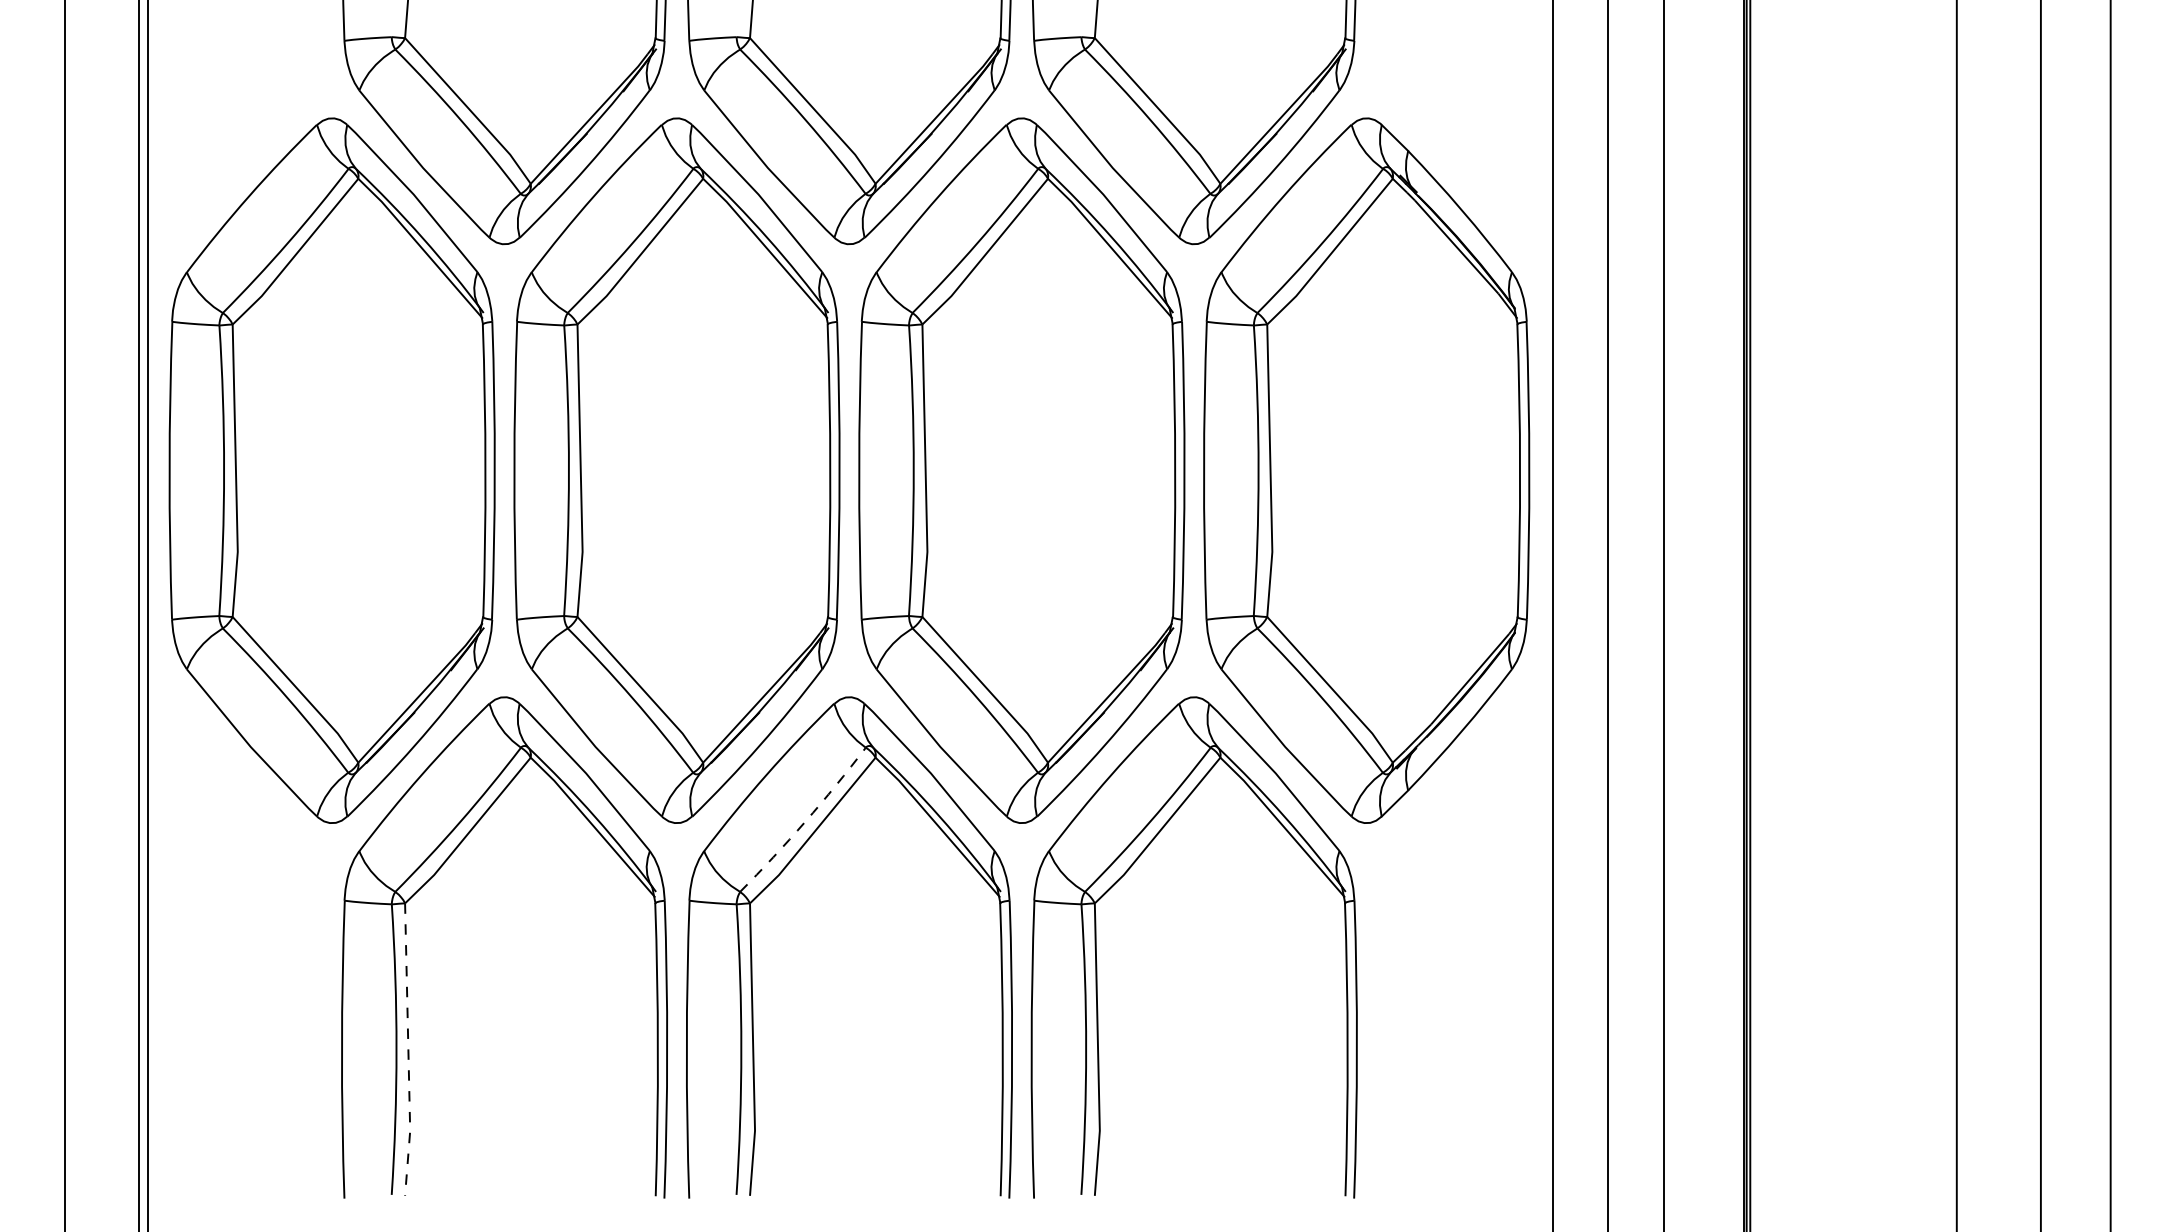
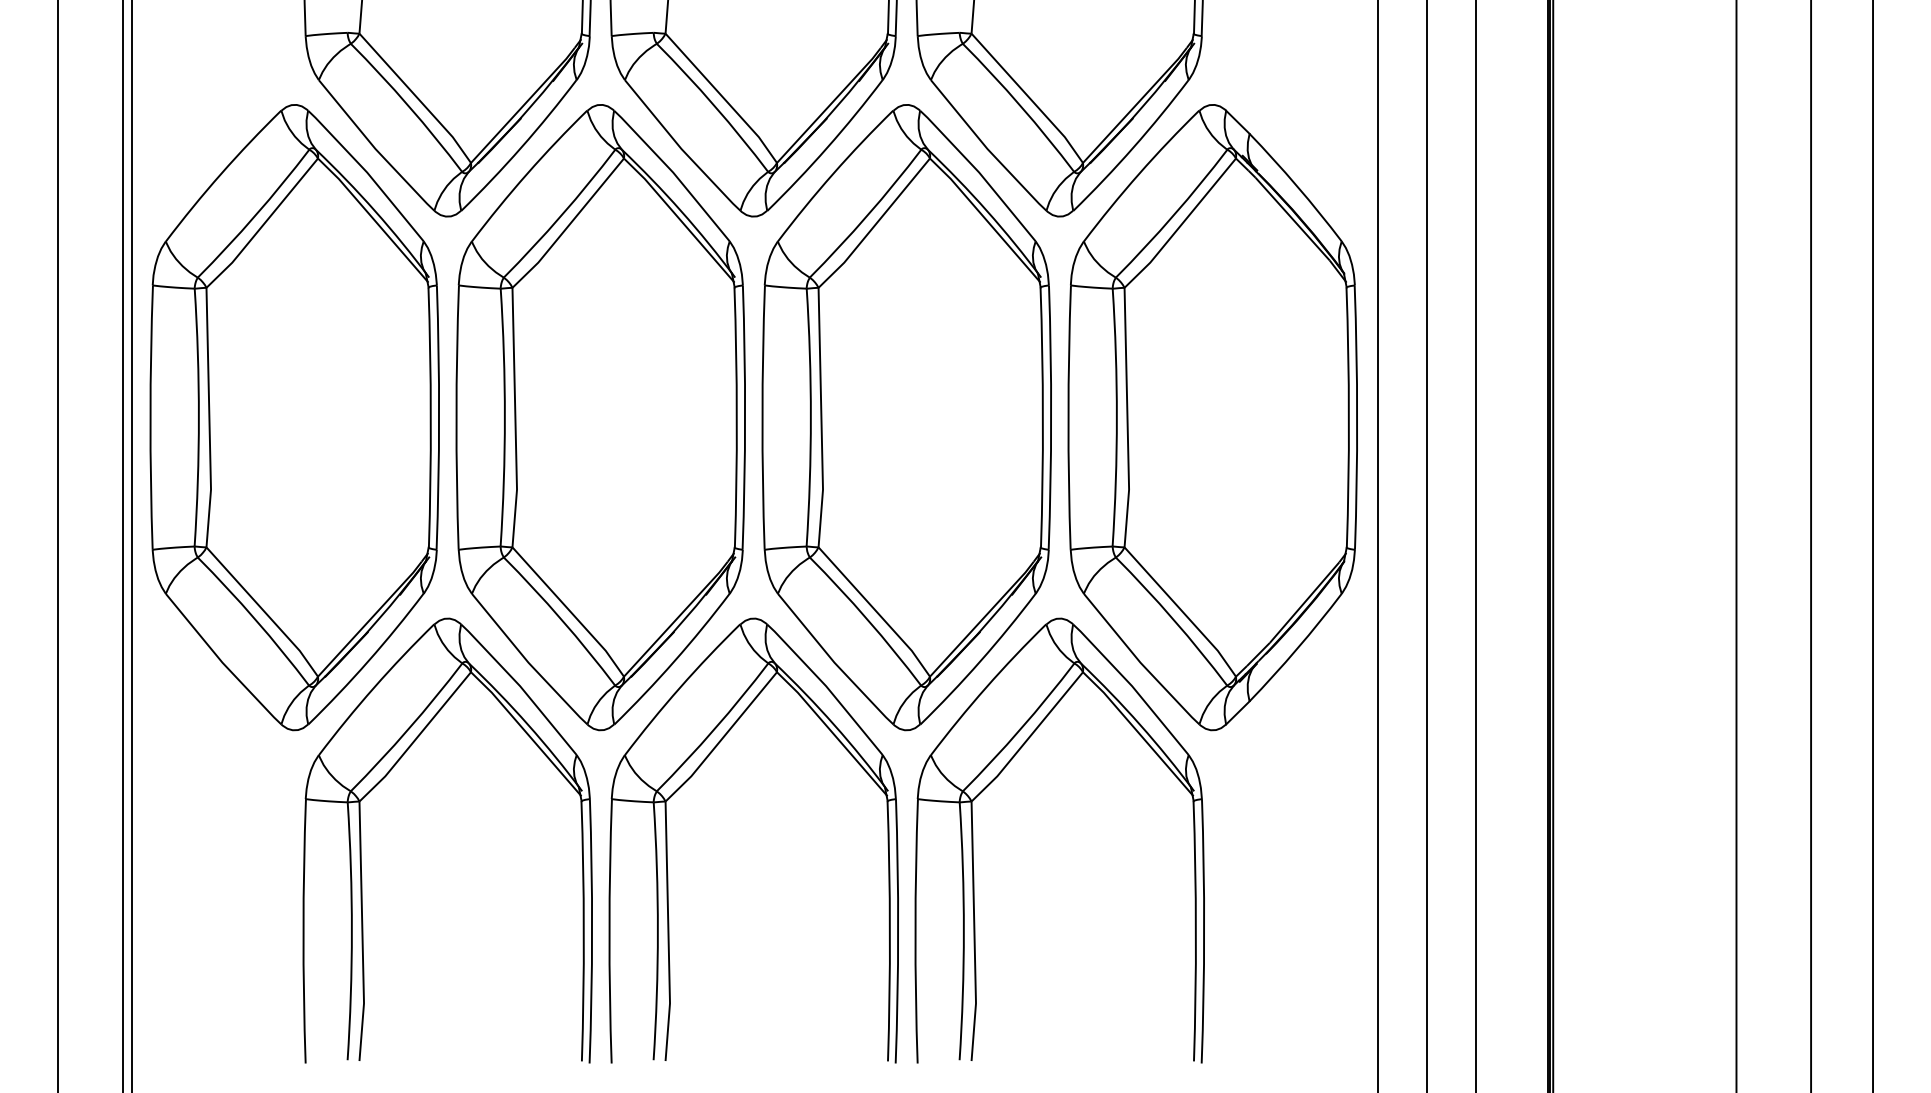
arc: (805, 821) -> (714, 728), dashed -> solid
line: (408, 1051) -> (362, 932), dashed -> solid

